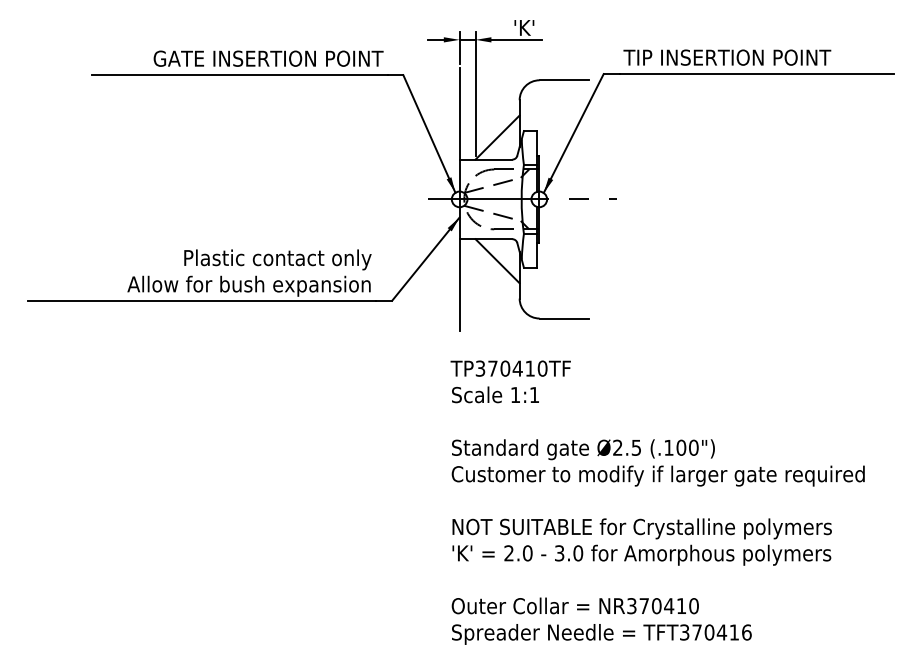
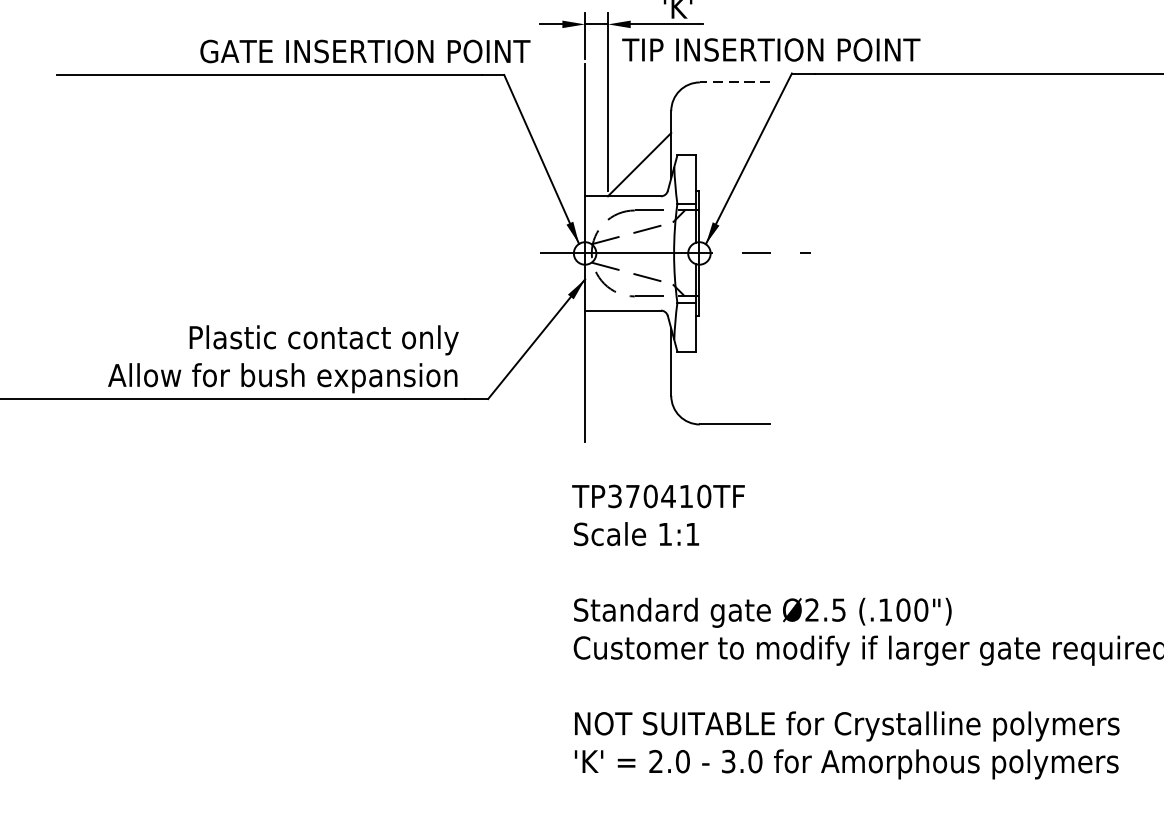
text: (727, 57) -> (771, 49), moved
text: (268, 58) -> (365, 51), moved
line: (564, 80) -> (735, 82), solid -> dashed
line: (497, 261) -> (639, 342), removed

